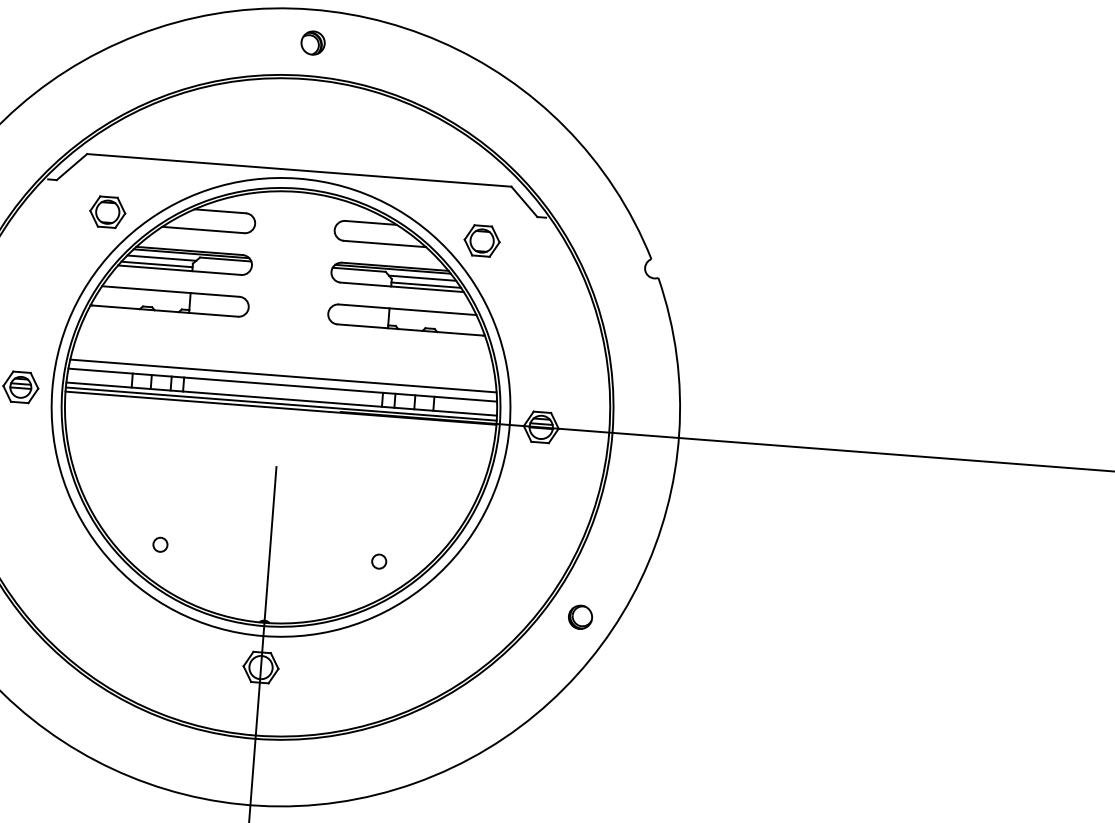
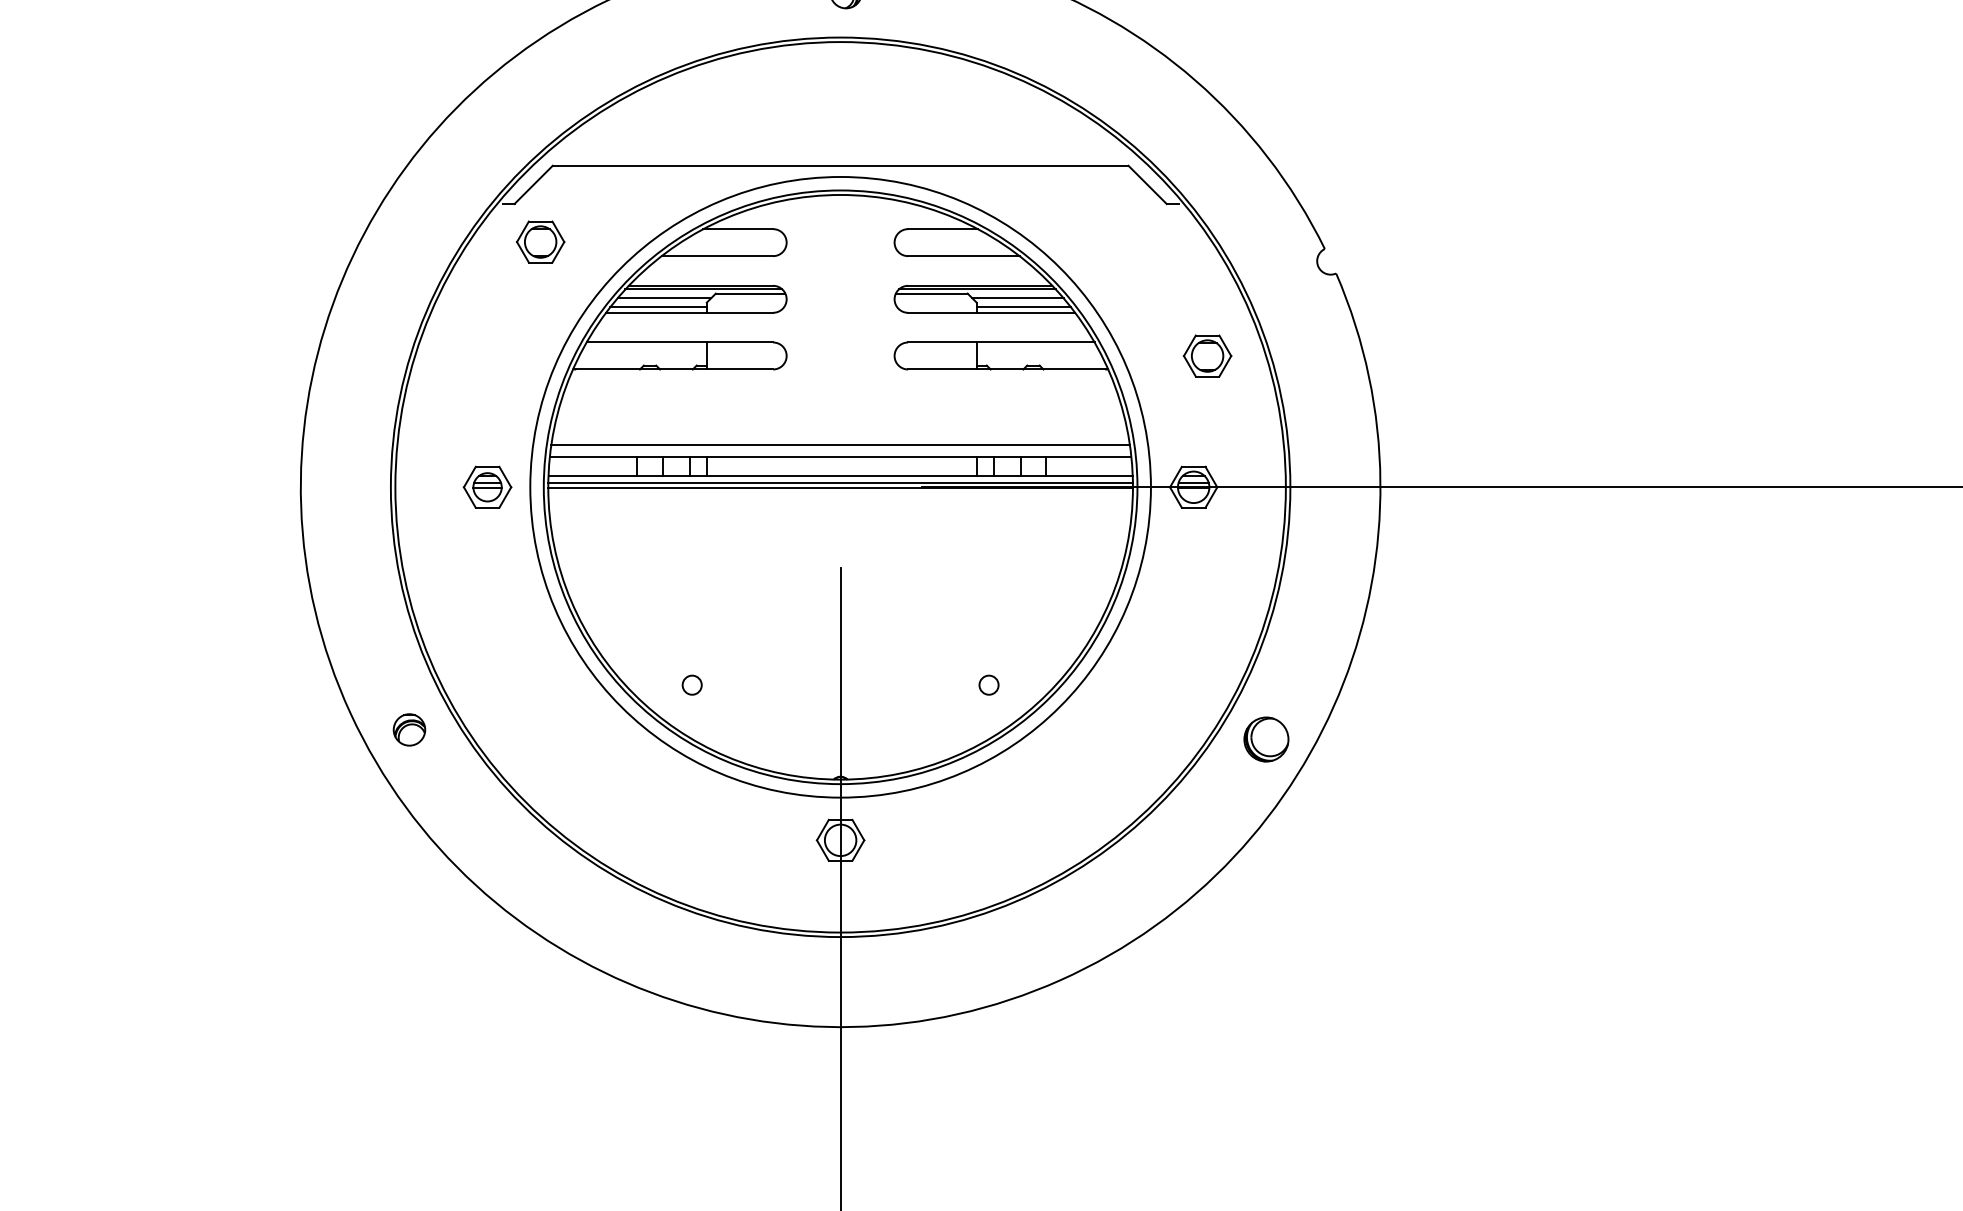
part: (107, 211) -> (540, 241), moved
part: (482, 240) -> (1207, 355), moved
part: (579, 616) -> (1265, 738), size x1.4

